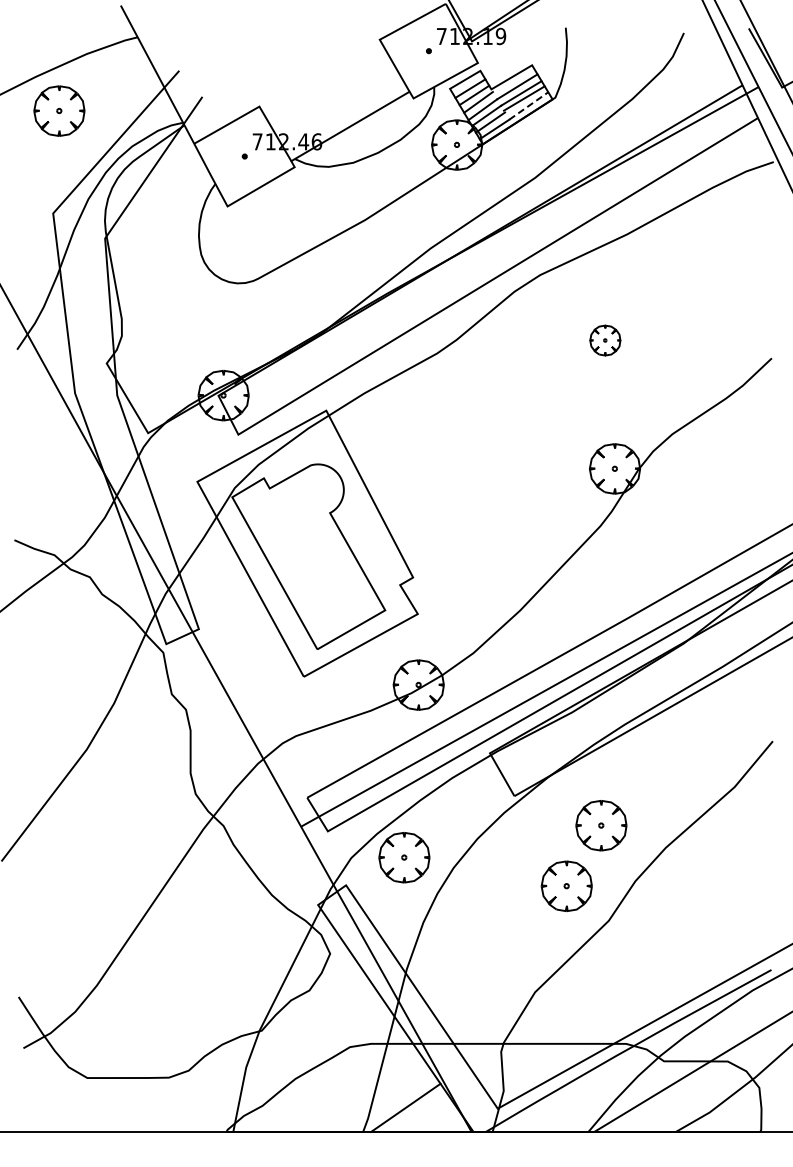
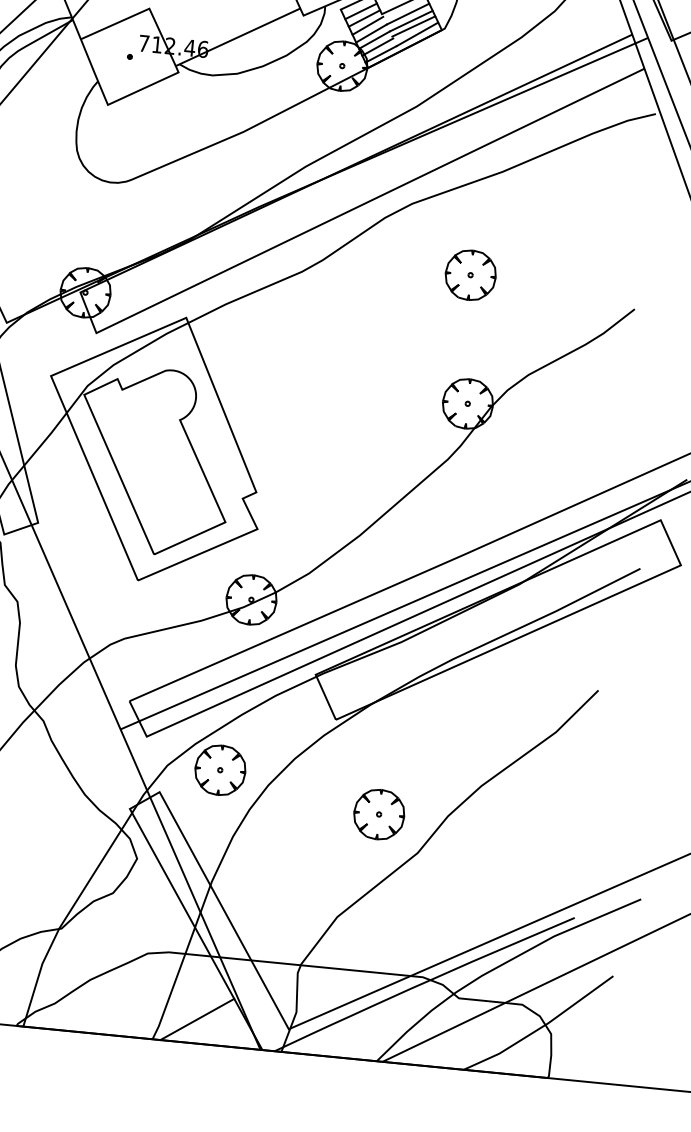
line: (528, 106) -> (417, 34), dashed -> solid
part: (605, 340) -> (470, 275), size x1.67
part: (601, 825) -> (419, 757), removed

